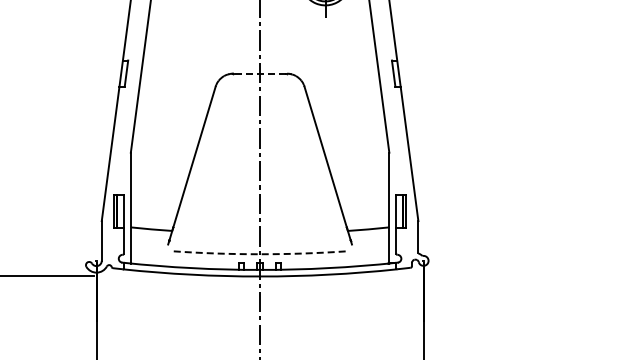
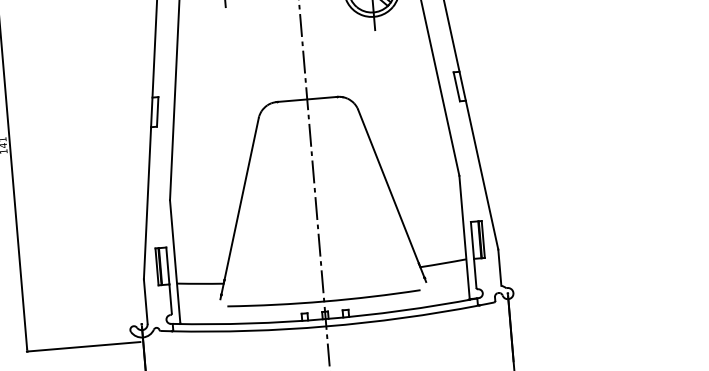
line: (259, 73) -> (306, 99), dashed -> solid
arc: (260, 254) -> (324, 301), dashed -> solid

